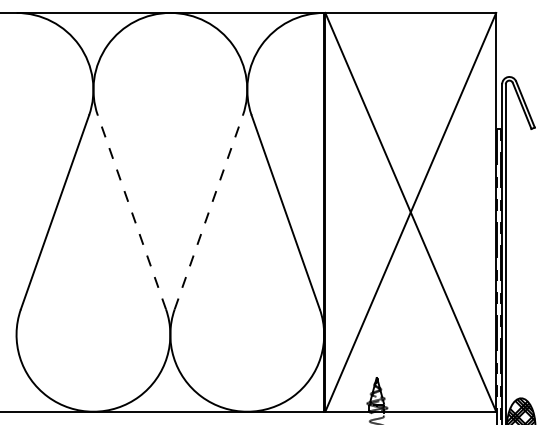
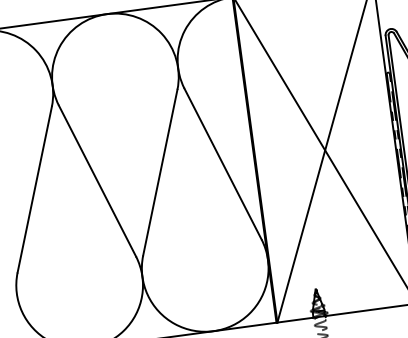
line: (131, 212) -> (97, 181), dashed -> solid
line: (208, 212) -> (160, 172), dashed -> solid

